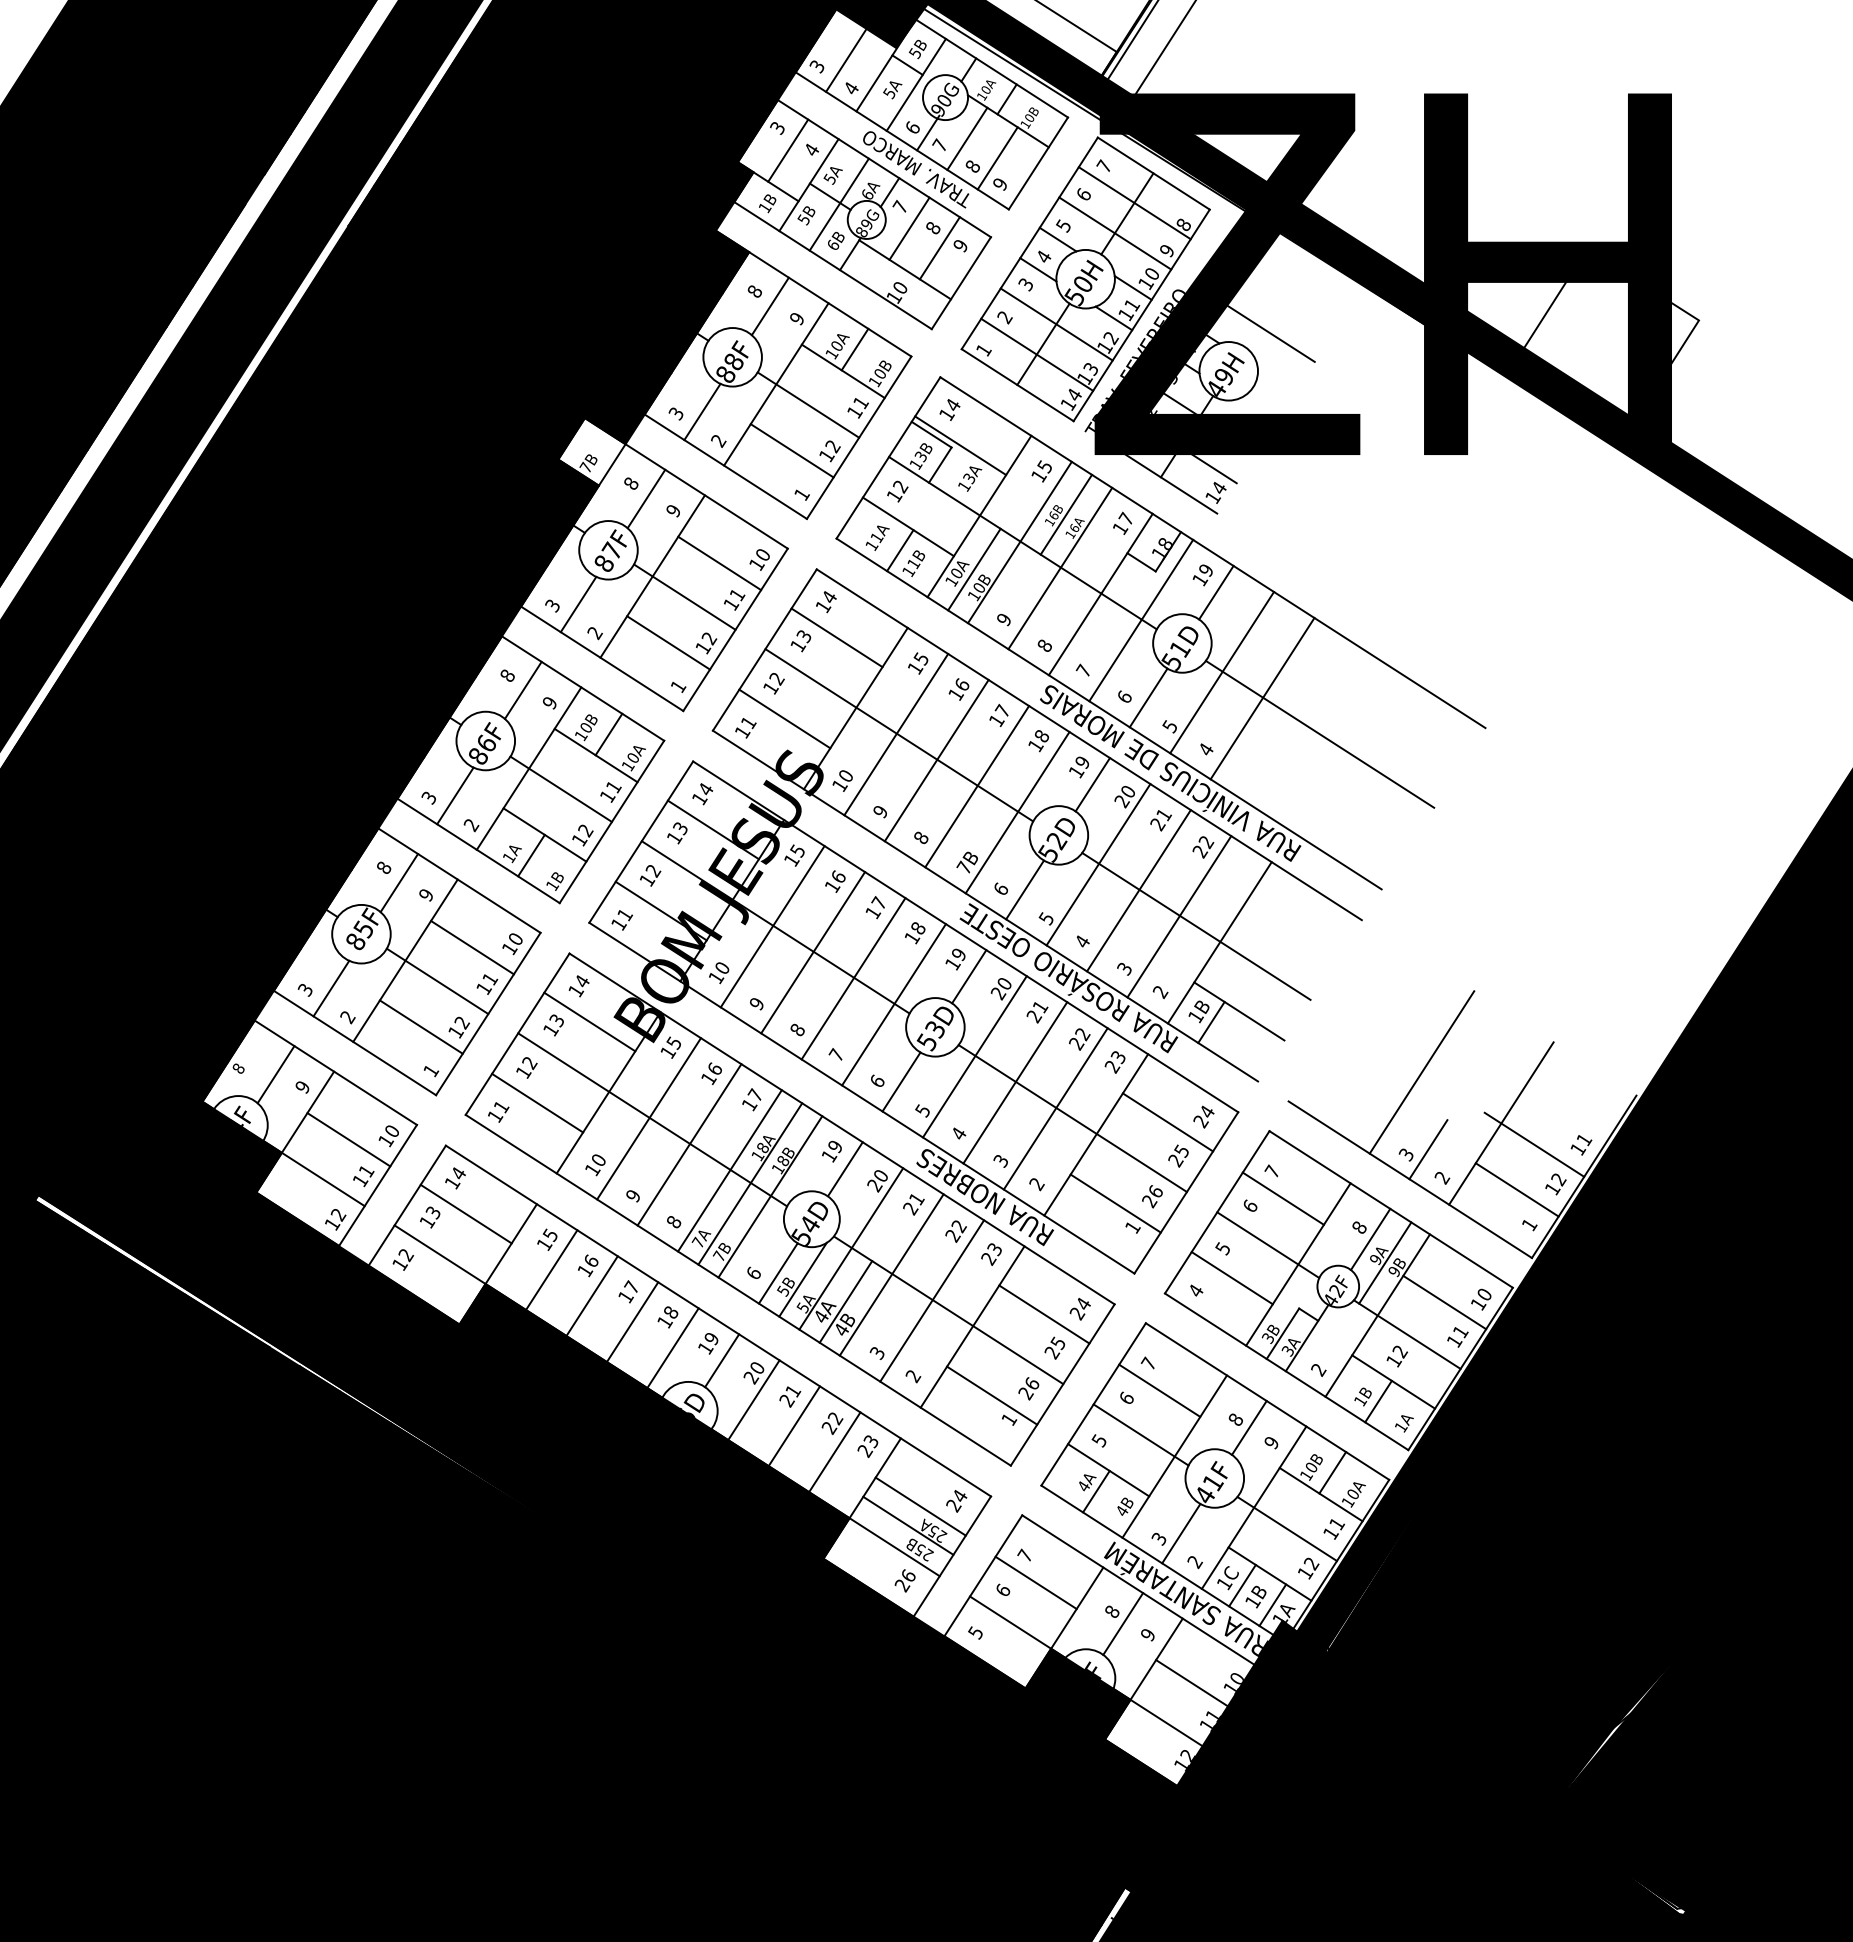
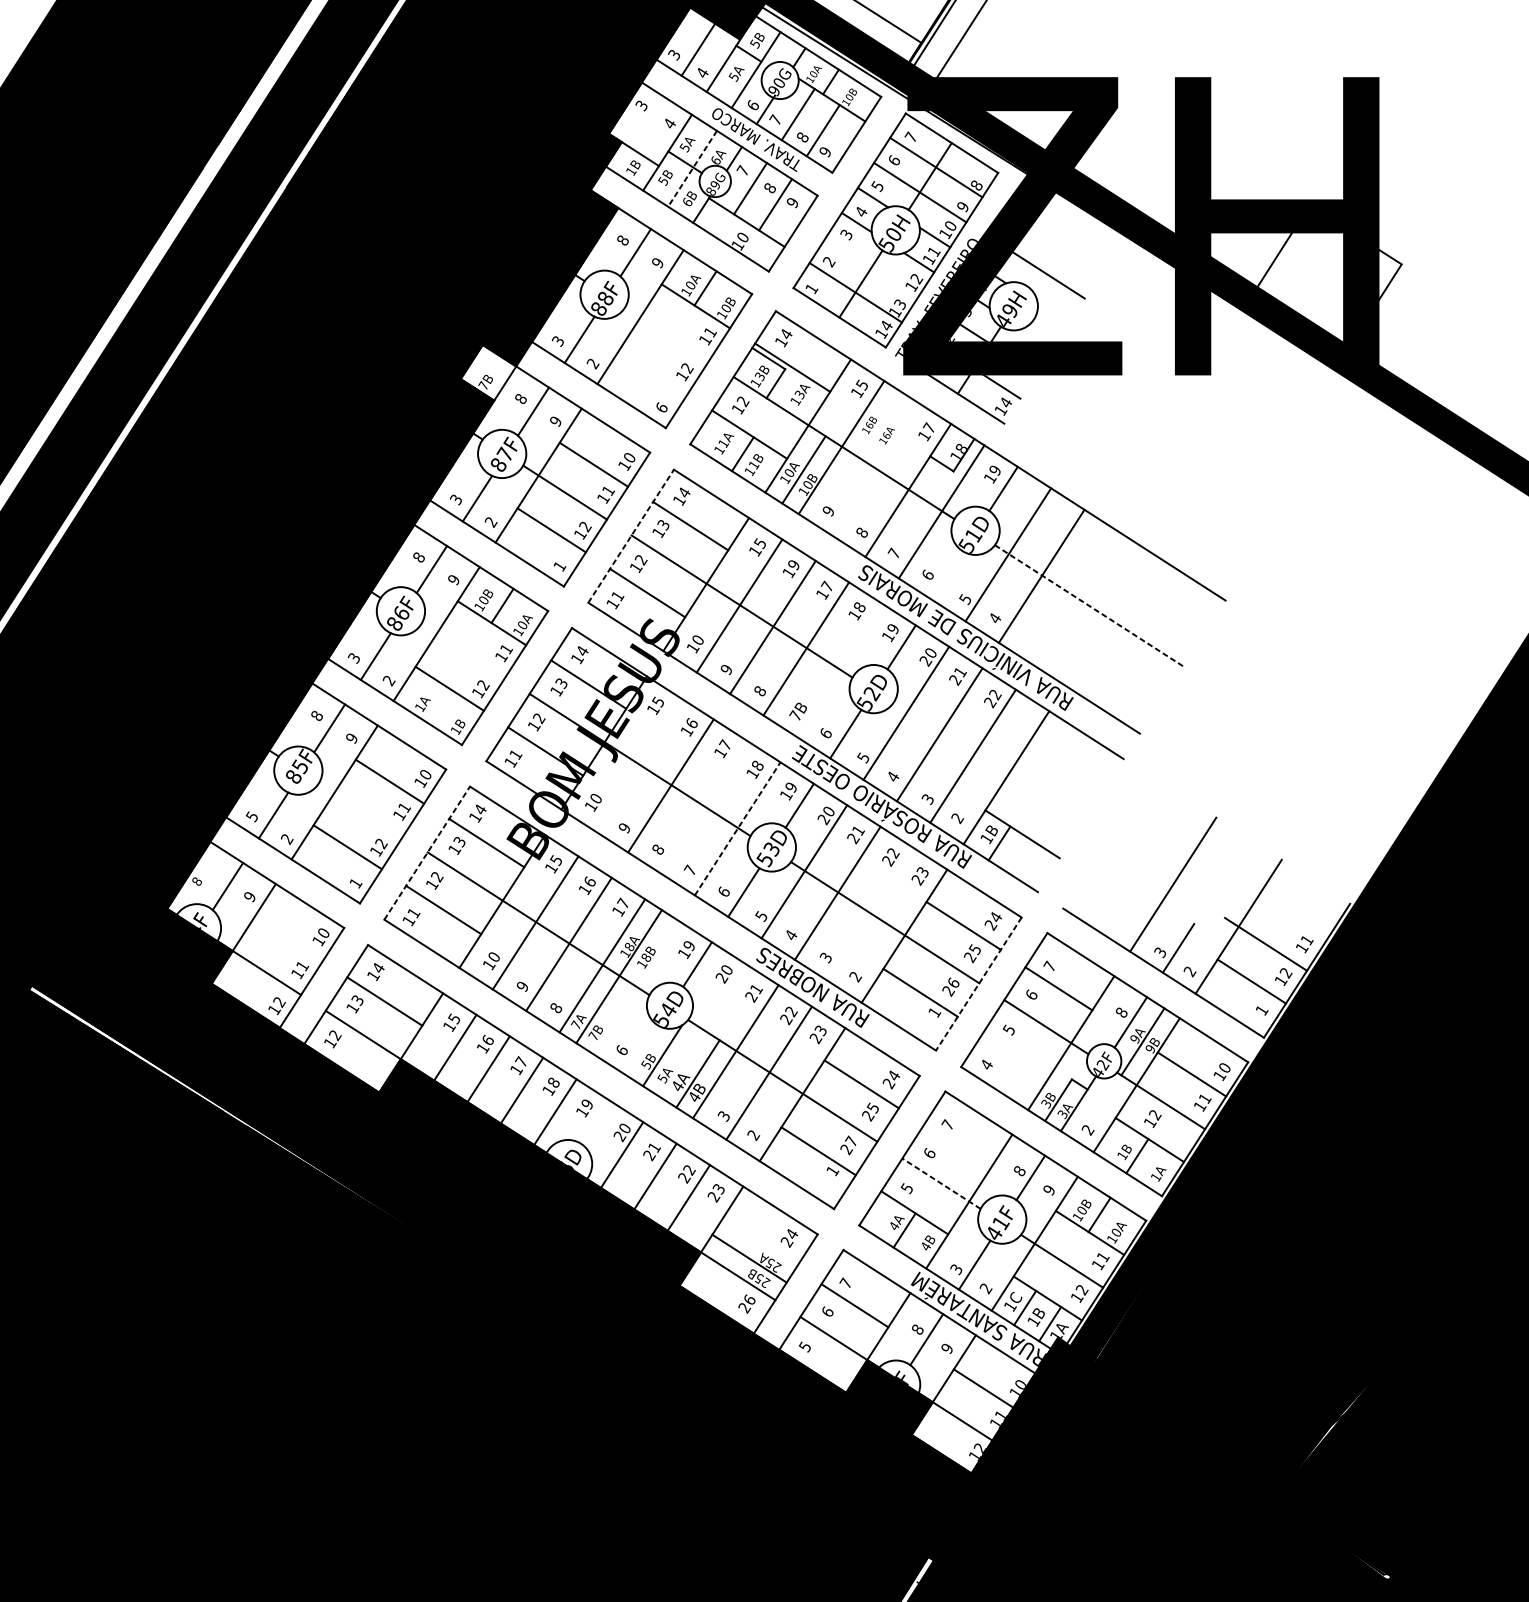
line: (788, 150) -> (650, 124), removed
line: (839, 204) -> (692, 168), solid -> dashed
line: (1056, 324) -> (871, 267), removed
line: (808, 404) -> (667, 333), removed
line: (791, 450) -> (653, 371), removed
text: (801, 493) -> (661, 407), 1 -> 6
line: (1066, 514) -> (879, 424), removed
line: (1060, 568) -> (875, 468), removed
line: (764, 650) -> (630, 536), solid -> dashed
text: (962, 684) -> (794, 564), 16 -> 19
line: (1148, 697) -> (947, 575), removed
line: (1320, 734) -> (1089, 605), solid -> dashed
line: (560, 788) -> (462, 650), removed
line: (1017, 812) -> (839, 670), removed
line: (531, 855) -> (438, 705), removed
line: (772, 926) -> (637, 764), removed
line: (1196, 926) -> (987, 764), removed
line: (853, 978) -> (704, 807), removed
line: (437, 981) -> (361, 809), removed
text: (304, 987) -> (251, 814), 3 -> 5
line: (894, 1004) -> (738, 828), solid -> dashed
line: (517, 1034) -> (427, 853), solid -> dashed
line: (1055, 1108) -> (870, 914), removed
line: (348, 1139) -> (287, 939), removed
line: (1186, 1192) -> (978, 983), solid -> dashed
line: (770, 1196) -> (635, 987), removed
line: (851, 1248) -> (702, 1029), removed
line: (777, 1273) -> (641, 1050), removed
line: (1231, 1278) -> (1016, 1054), removed
line: (722, 1360) -> (596, 1122), removed
text: (1031, 1382) -> (851, 1140), 26 -> 27
line: (1159, 1390) -> (956, 1147), removed
line: (1140, 1434) -> (941, 1183), solid -> dashed
line: (920, 1506) -> (759, 1242), removed

